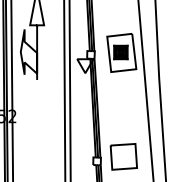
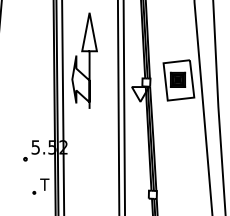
part: (123, 156) -> (180, 189), removed

